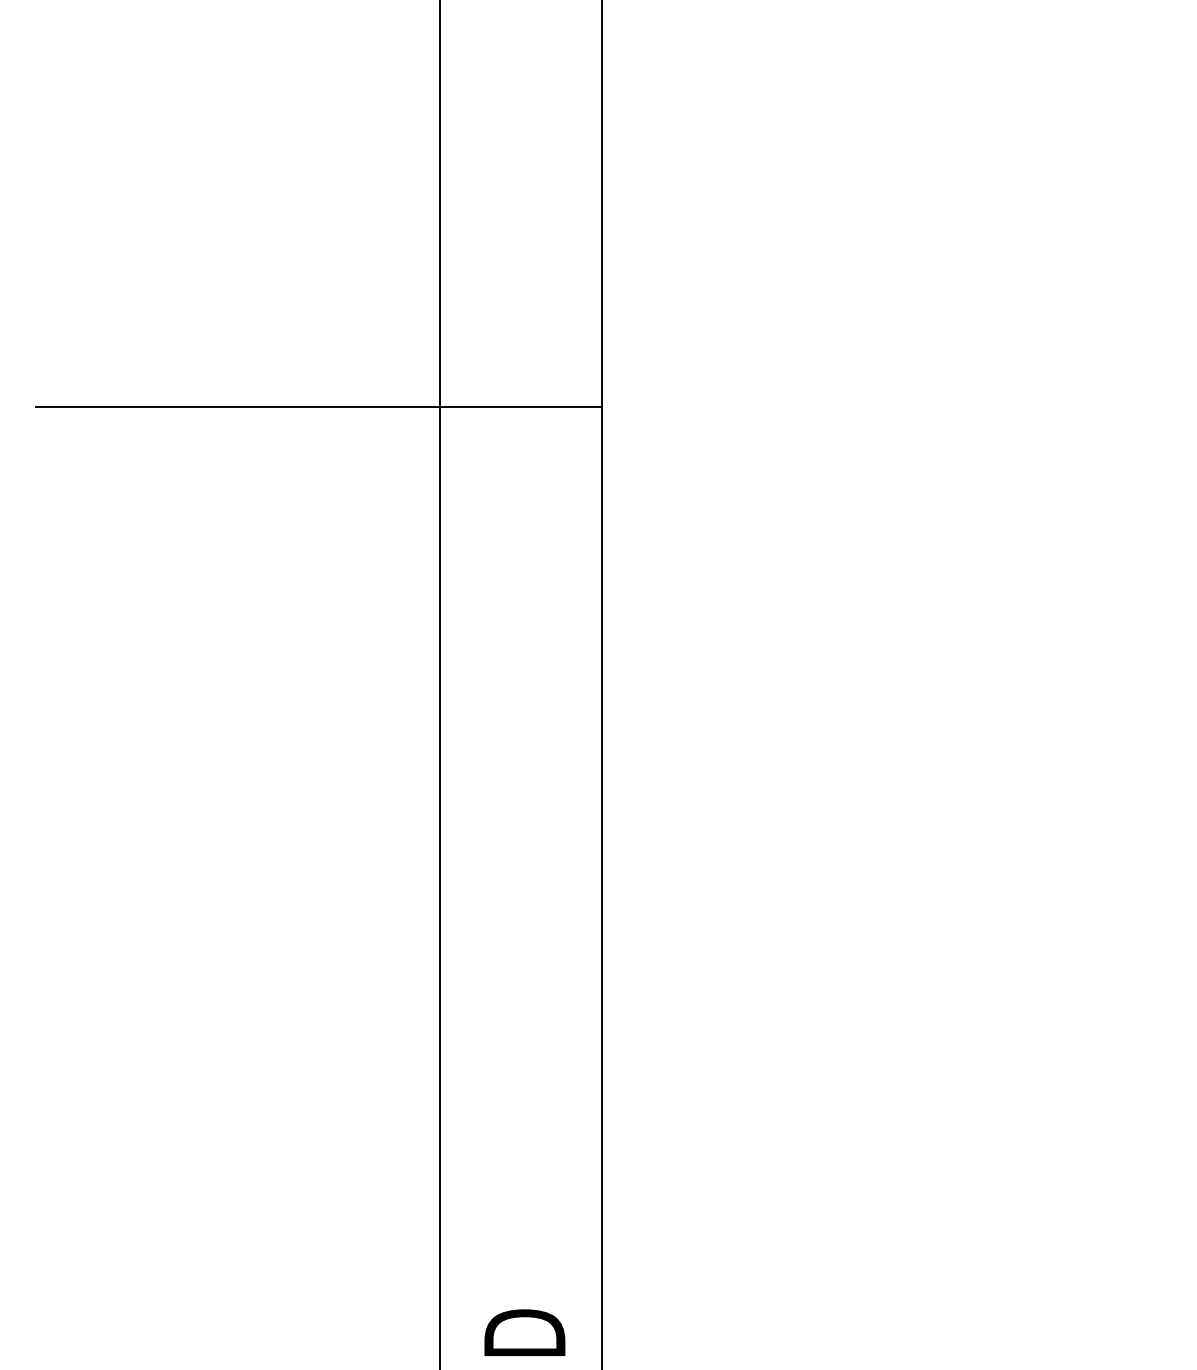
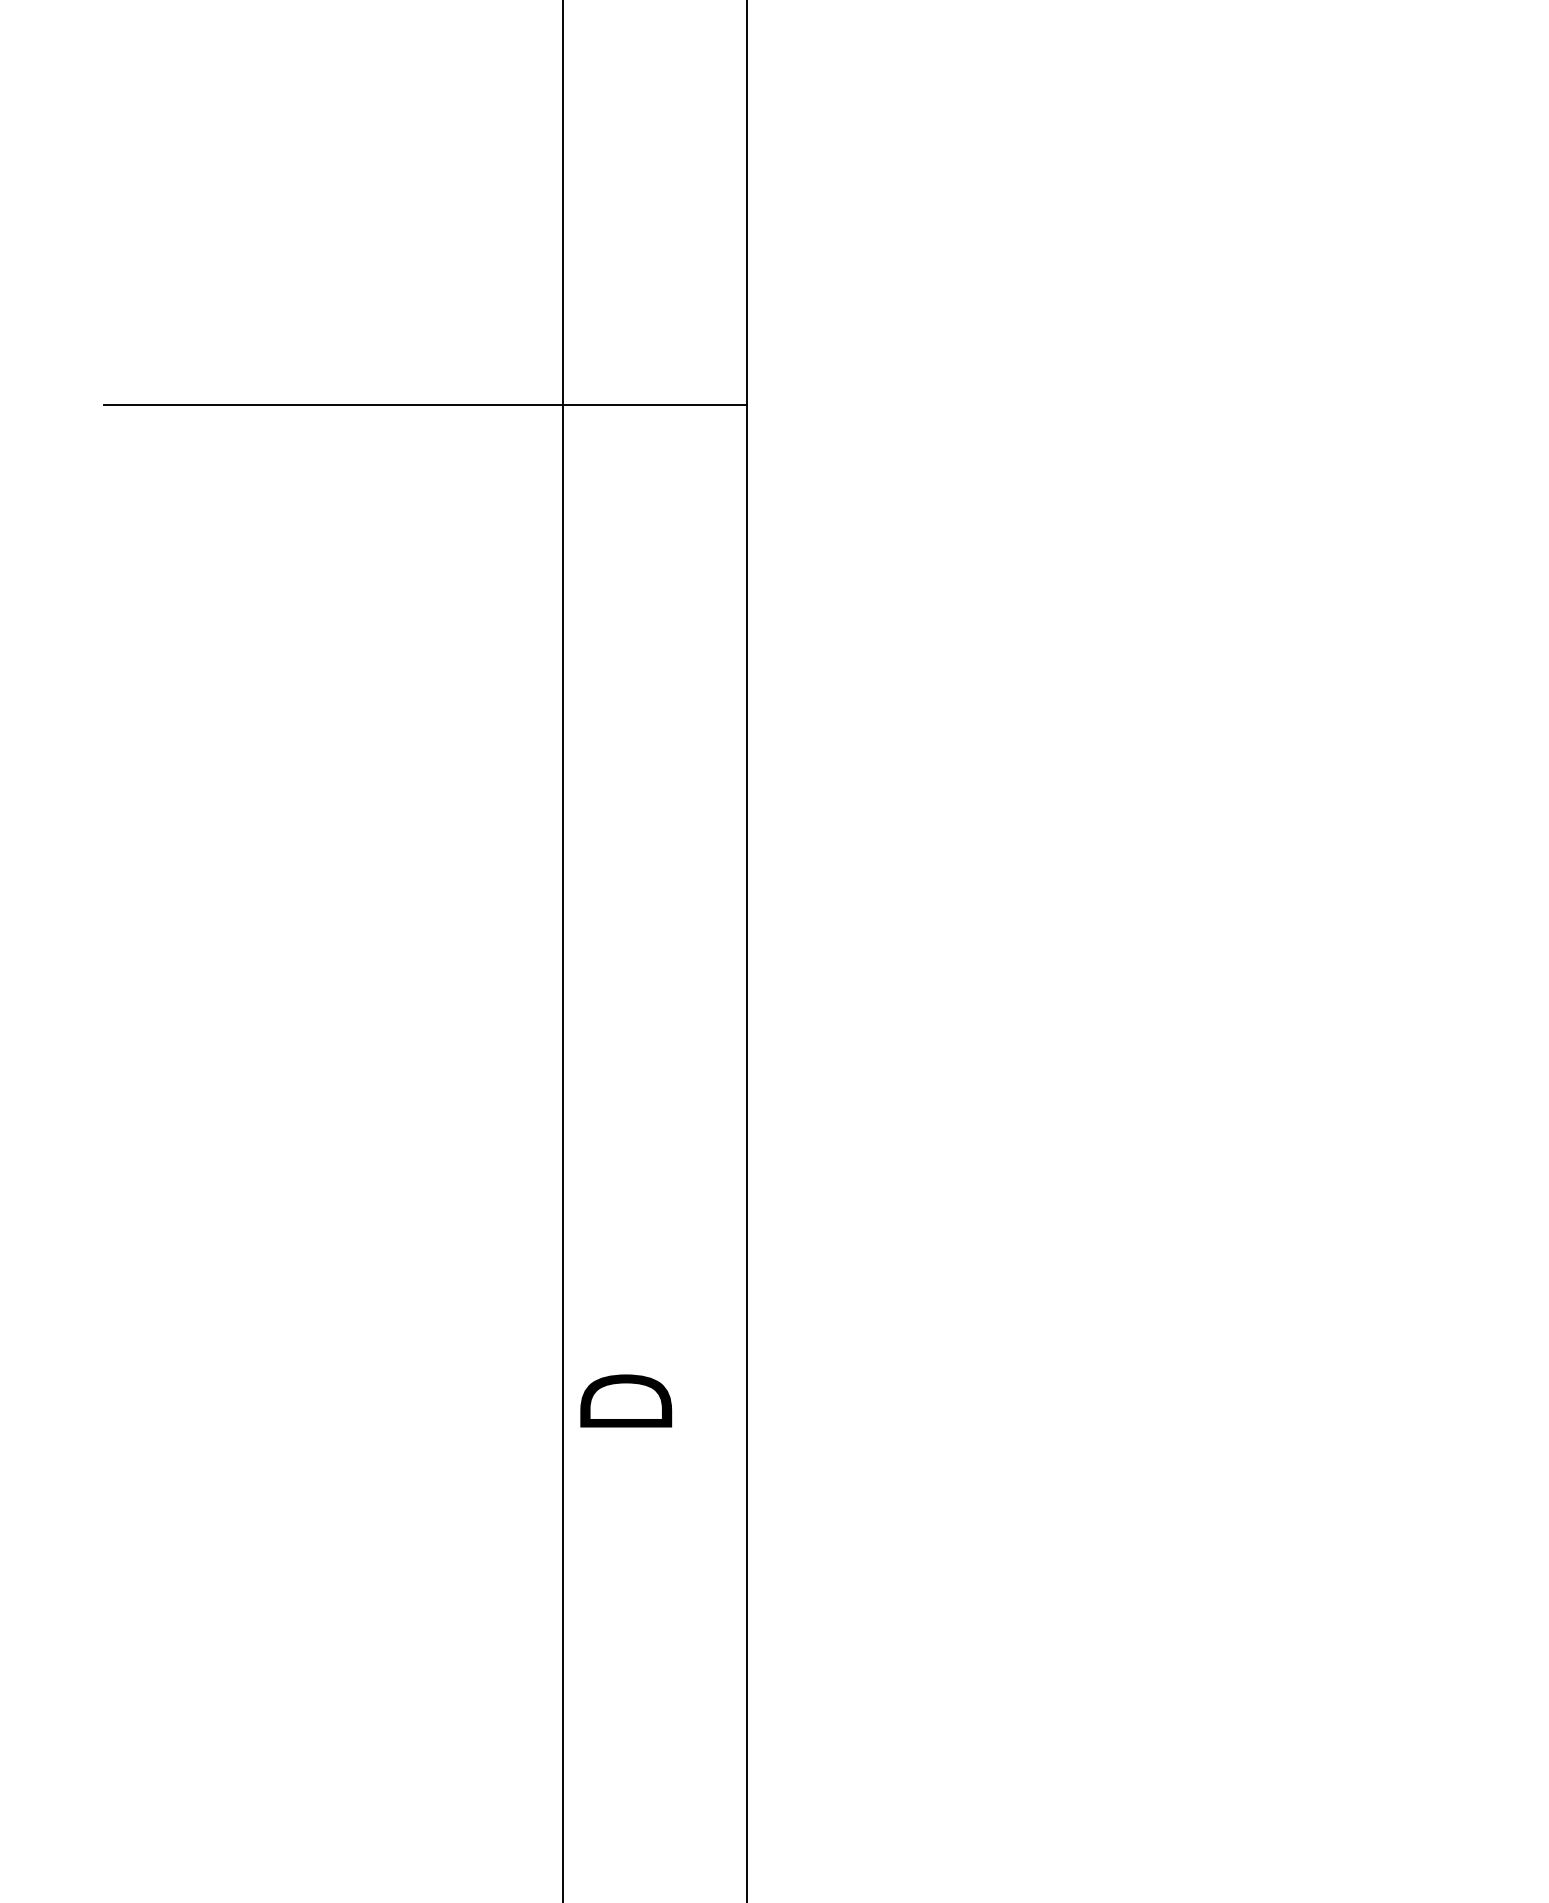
text: (525, 1332) -> (626, 1400), moved

